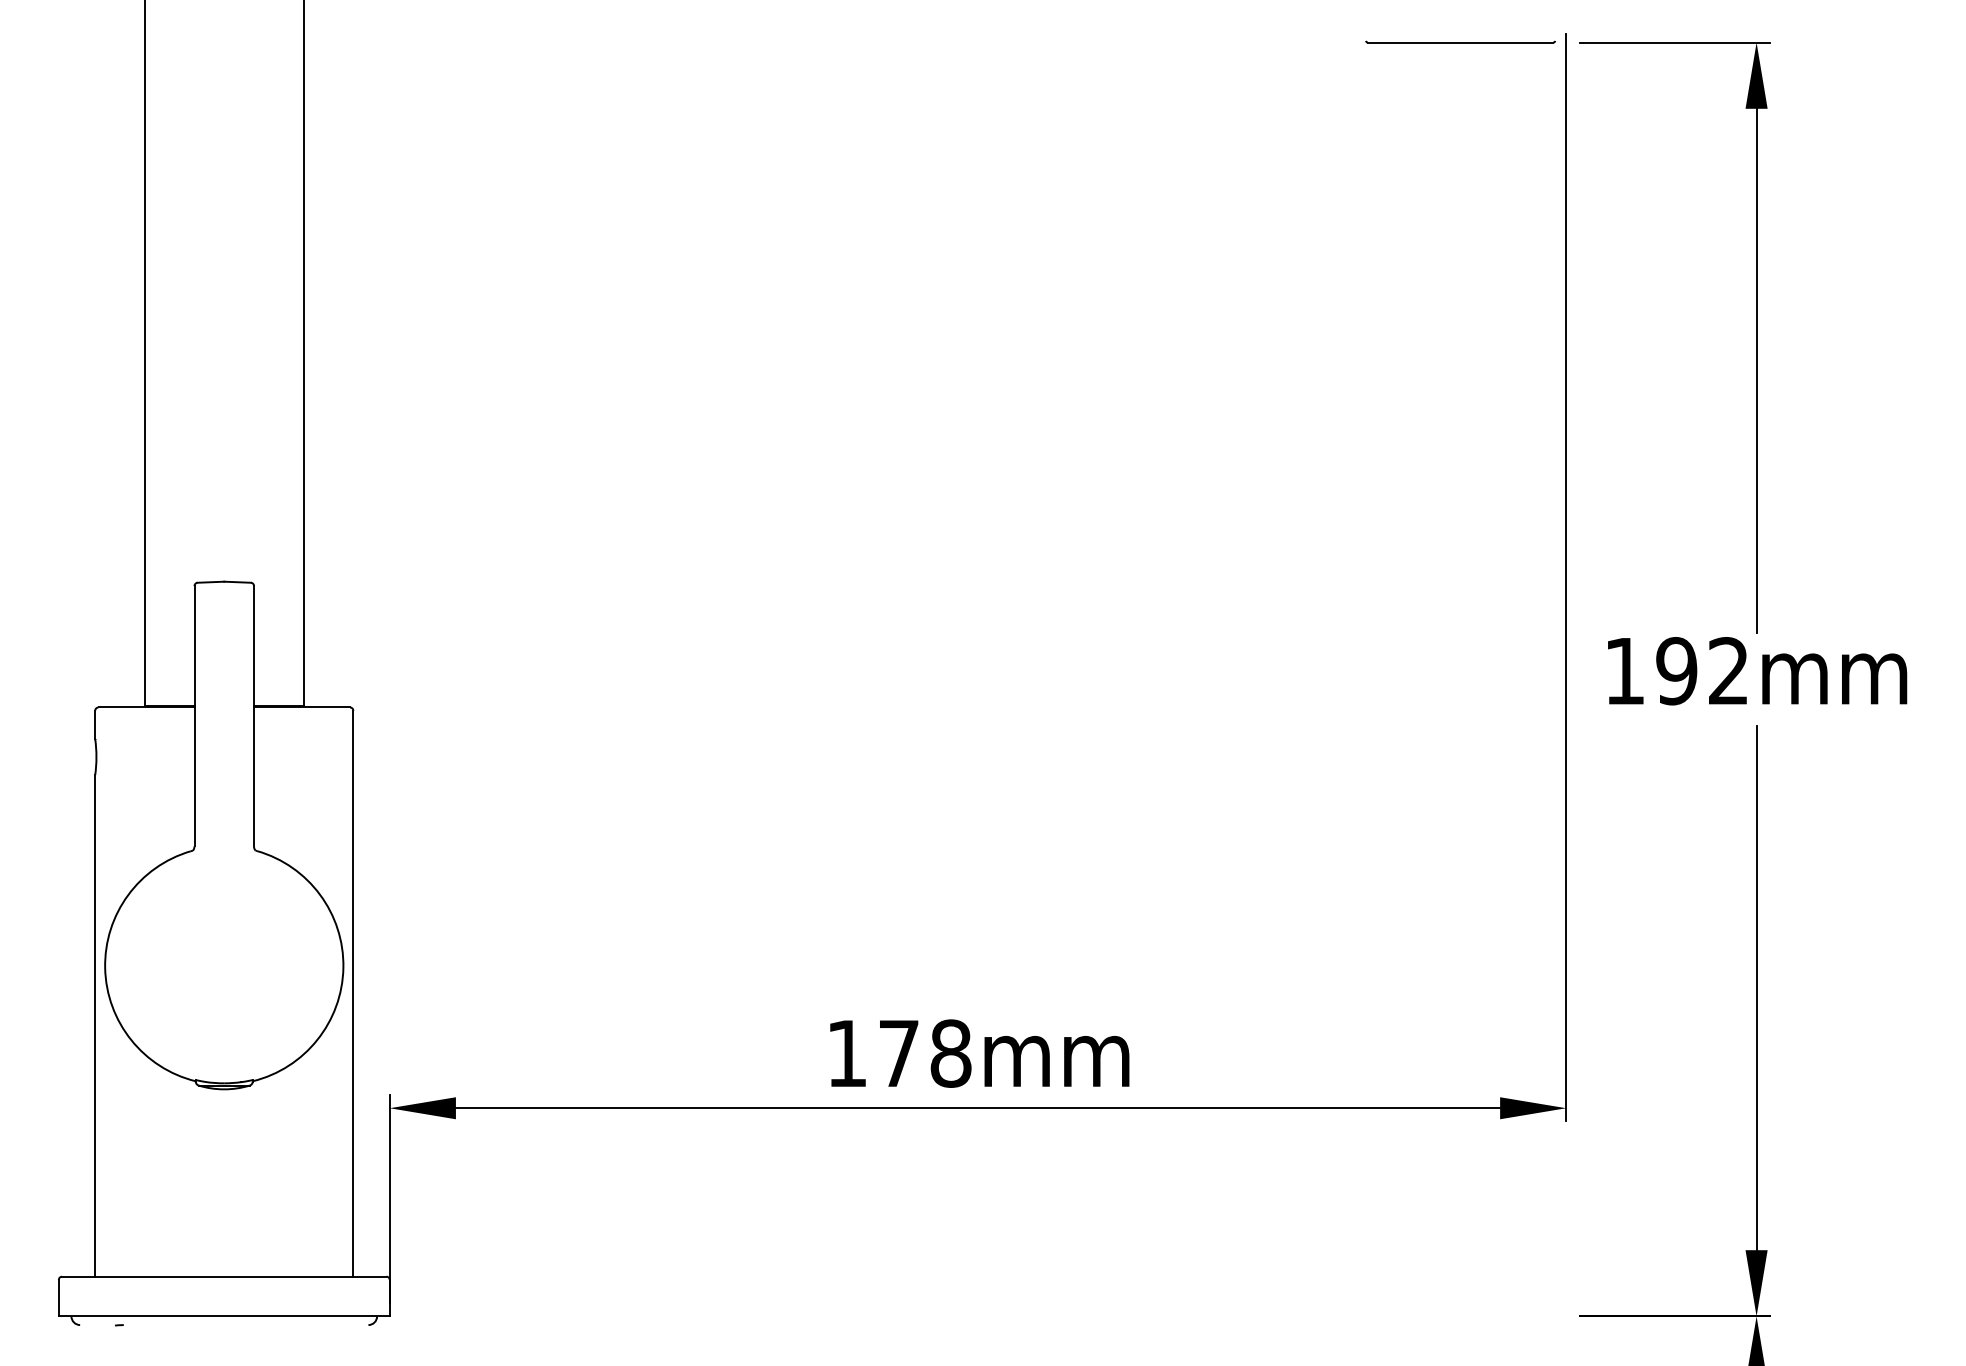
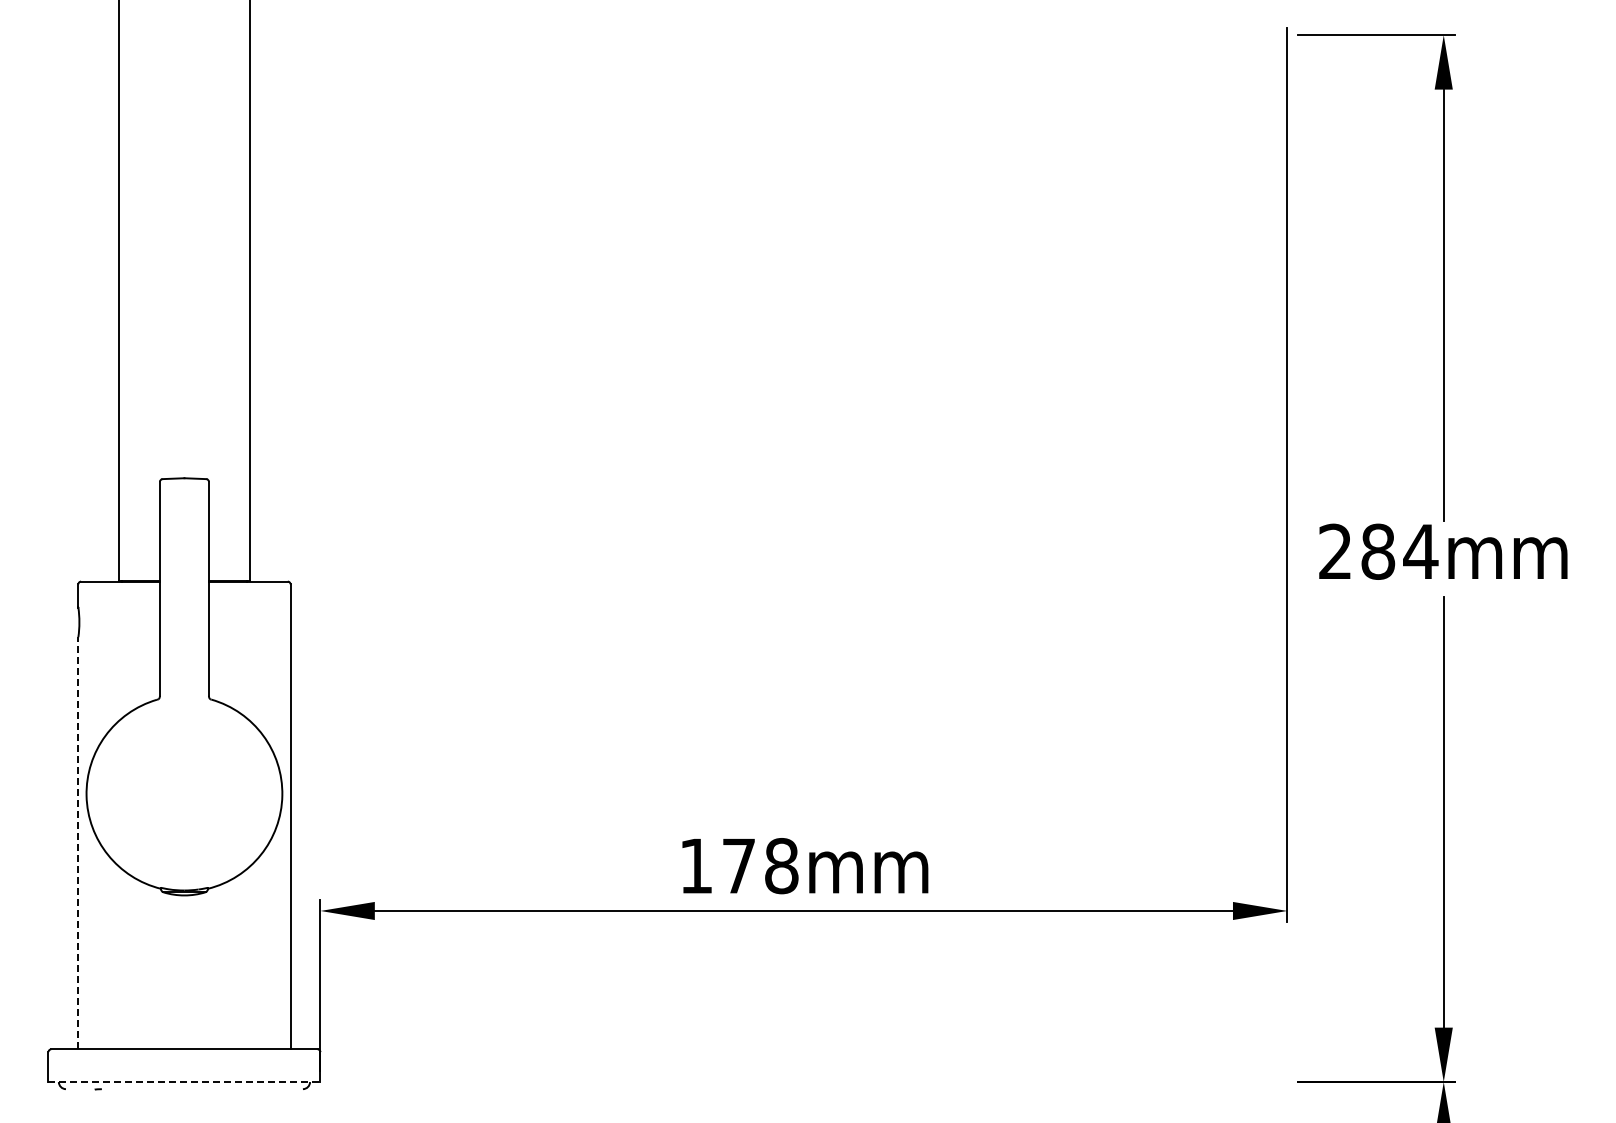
line: (1460, 41) -> (1200, 34), removed
text: (1677, 670) -> (1378, 551), 192mm -> 284mm
line: (95, 1024) -> (78, 842), solid -> dashed
line: (224, 1316) -> (184, 1082), solid -> dashed

